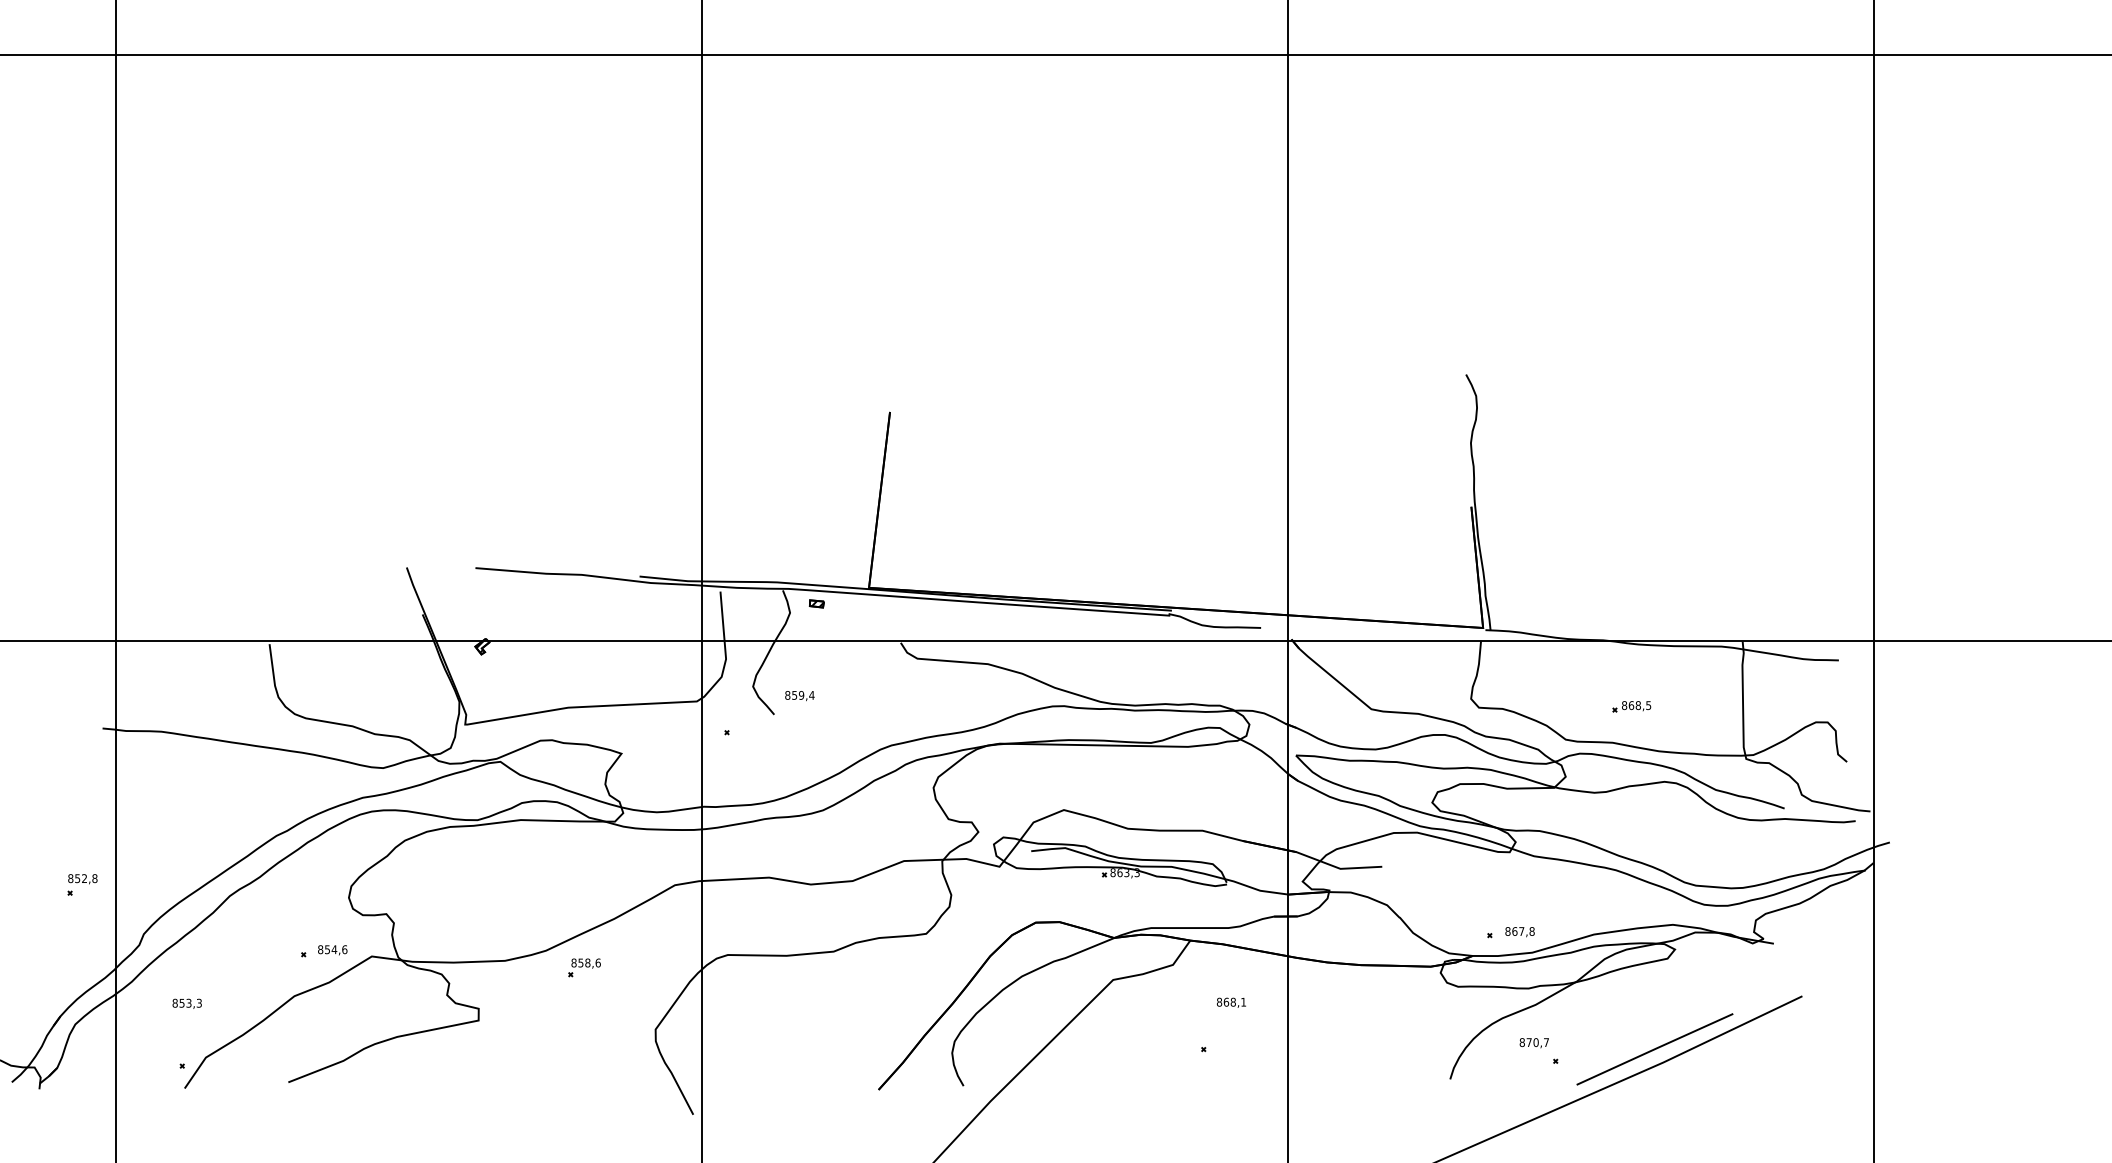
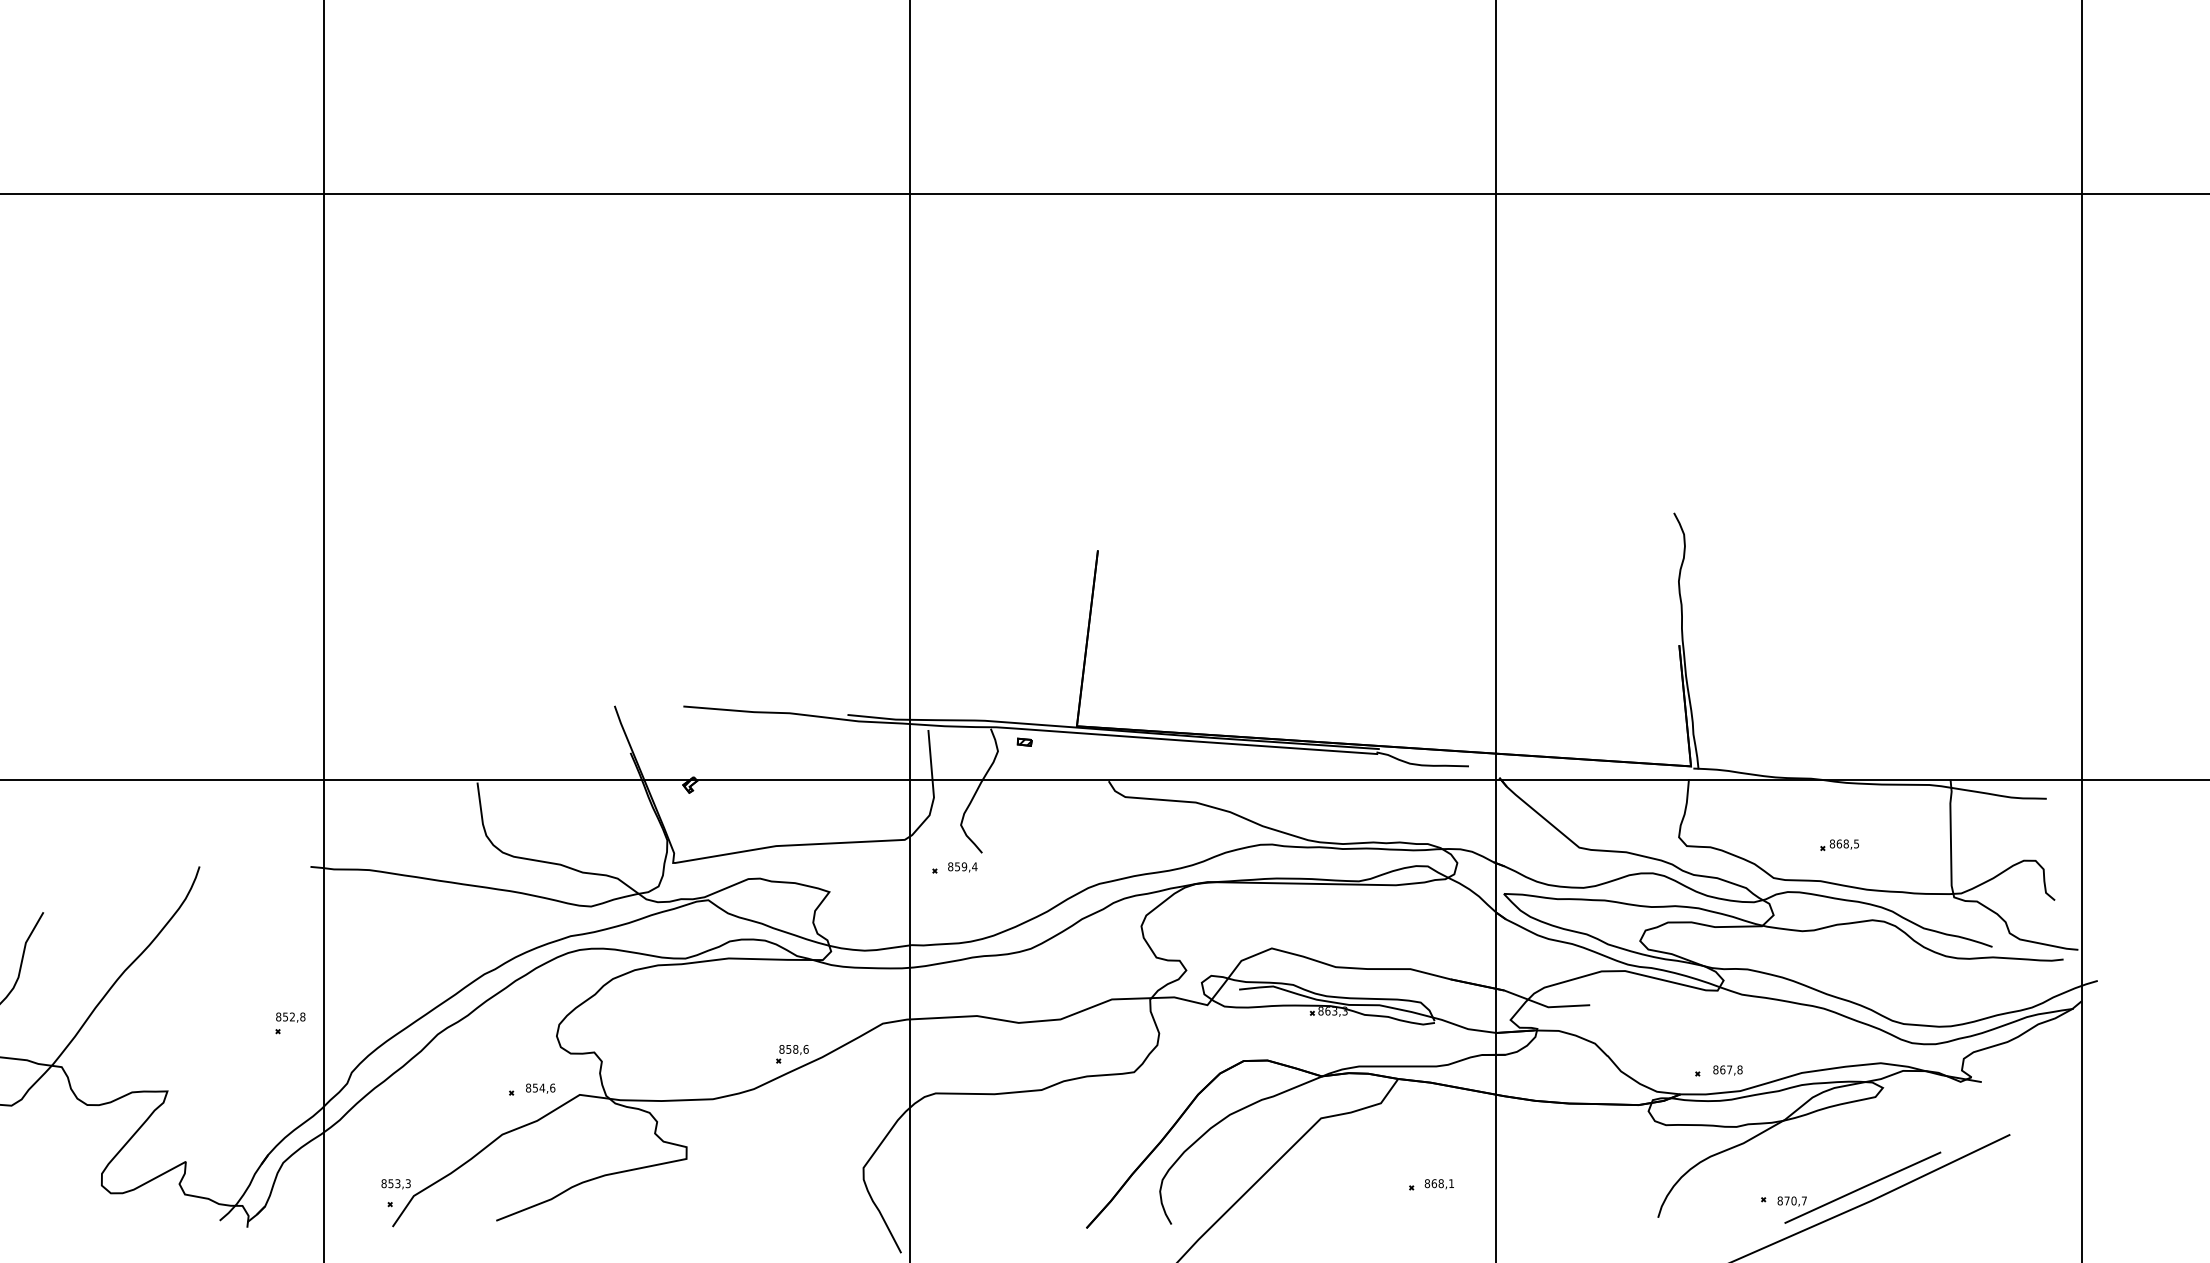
text: (799, 696) -> (962, 867), moved
part: (584, 968) -> (792, 1054), moved
text: (1230, 1003) -> (1438, 1184), moved
text: (186, 1004) -> (395, 1184), moved
text: (1533, 1043) -> (1791, 1201), moved

